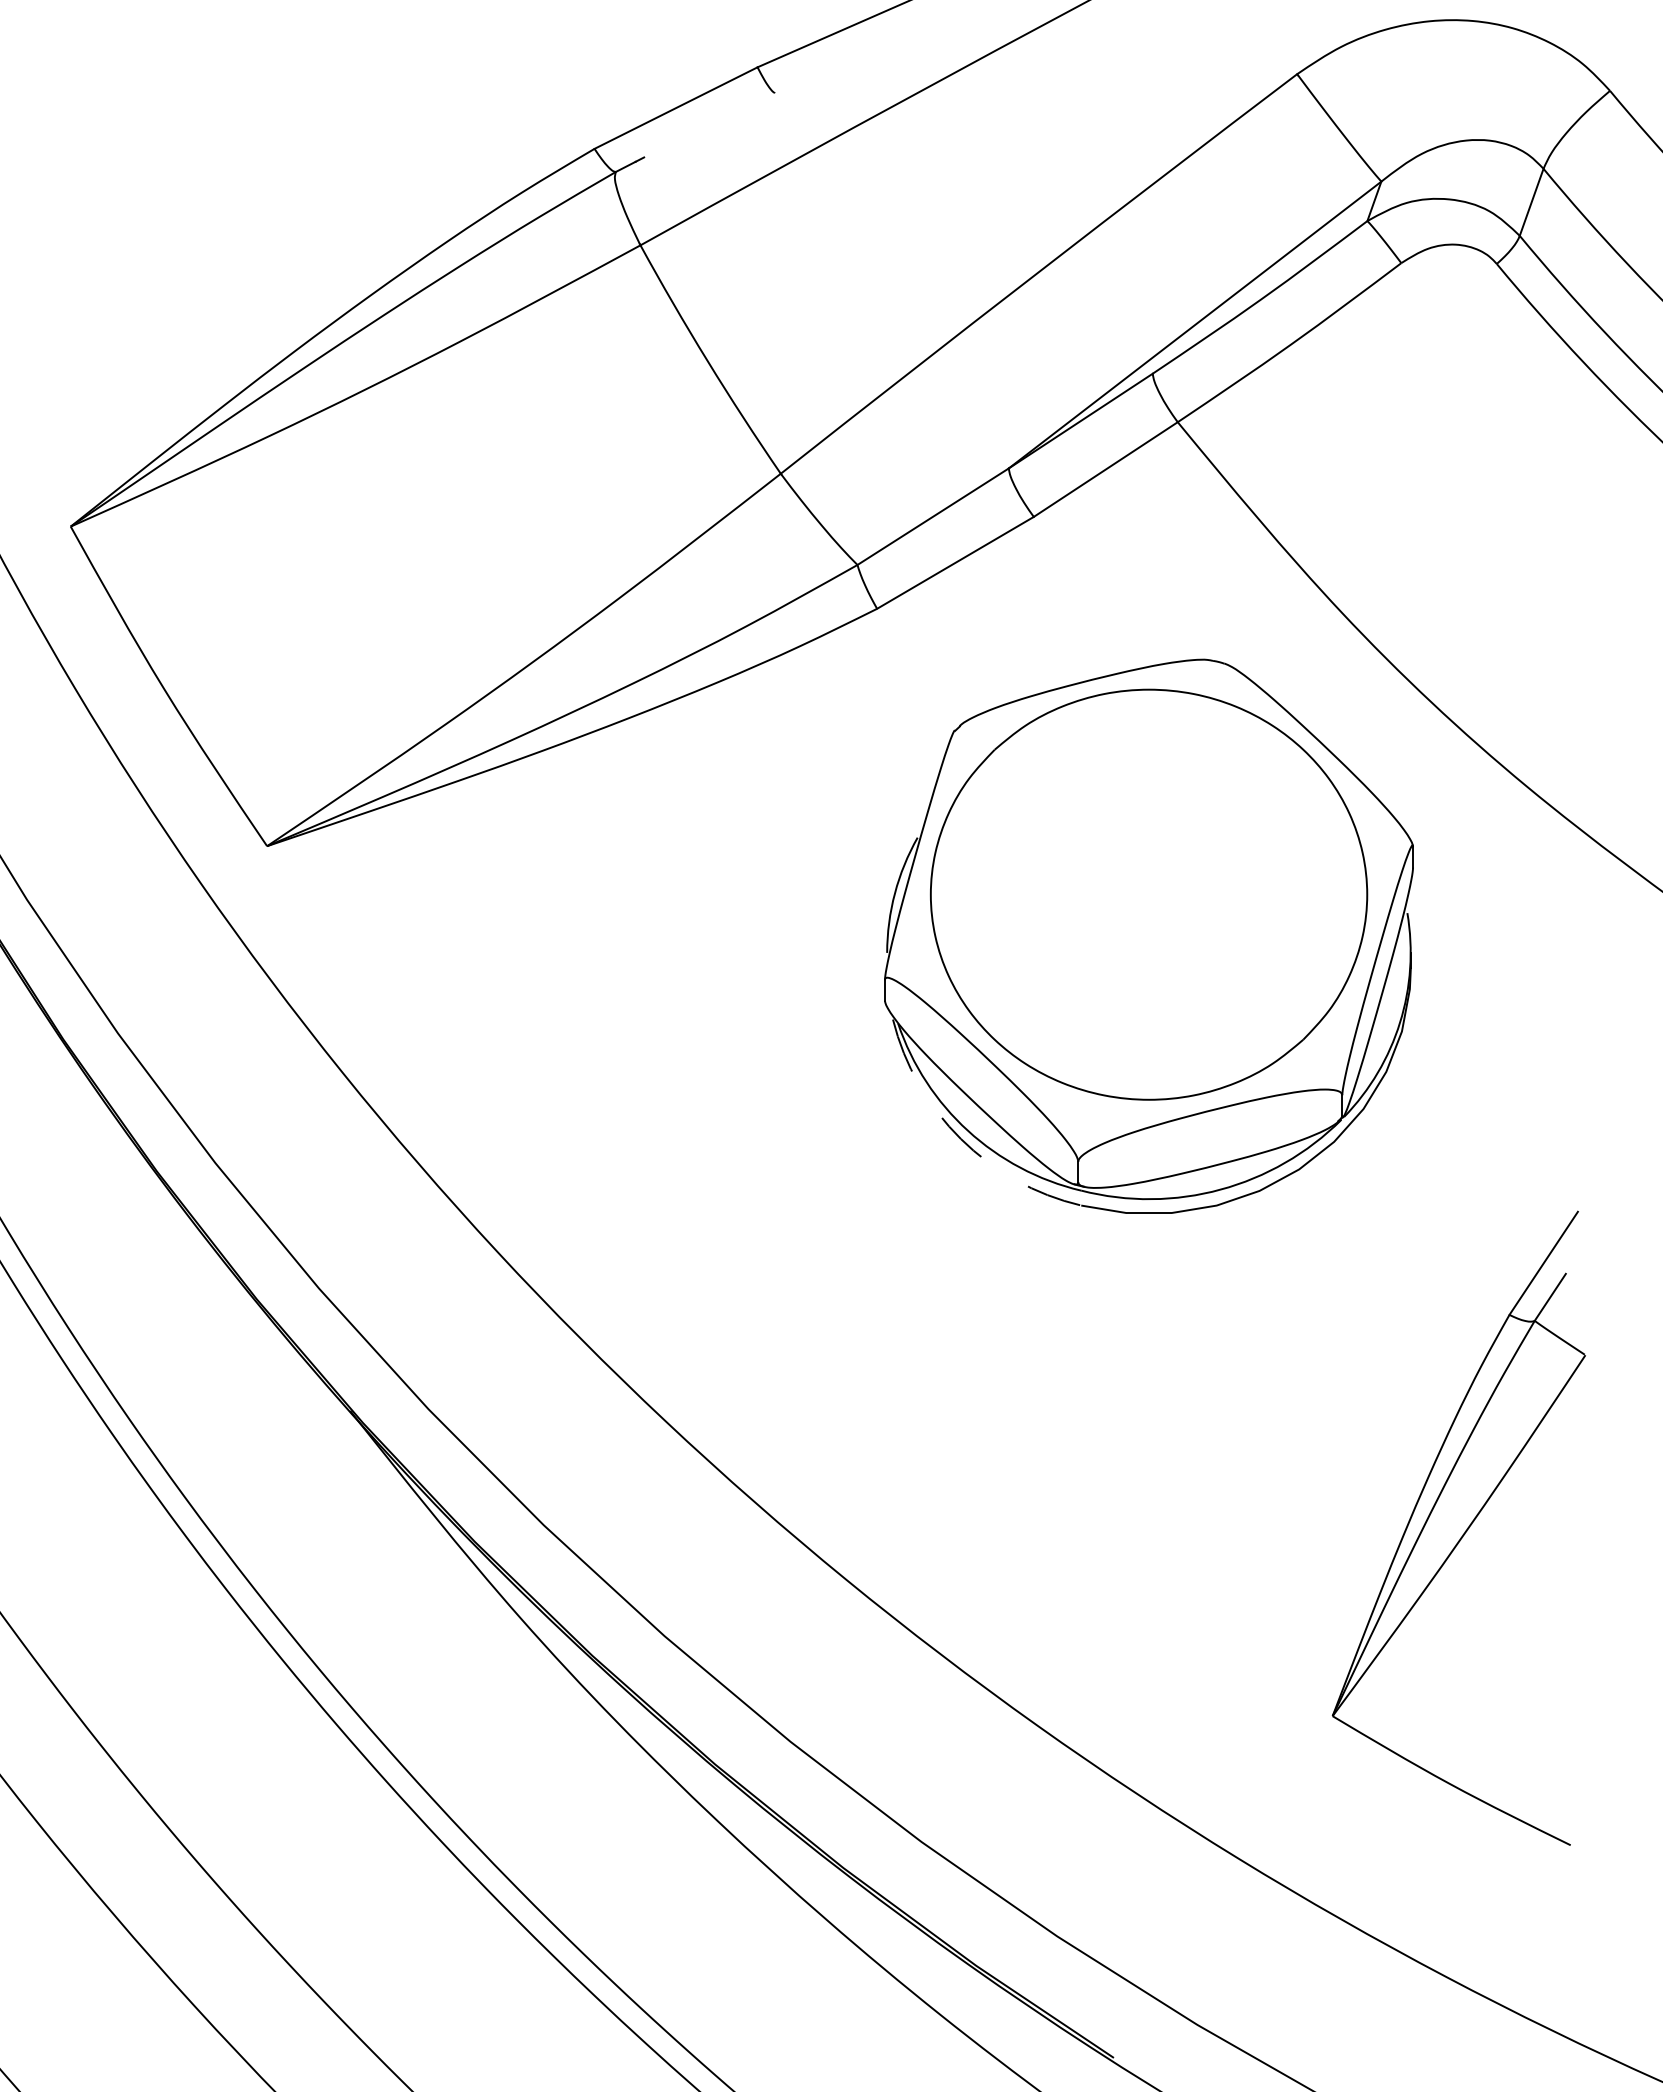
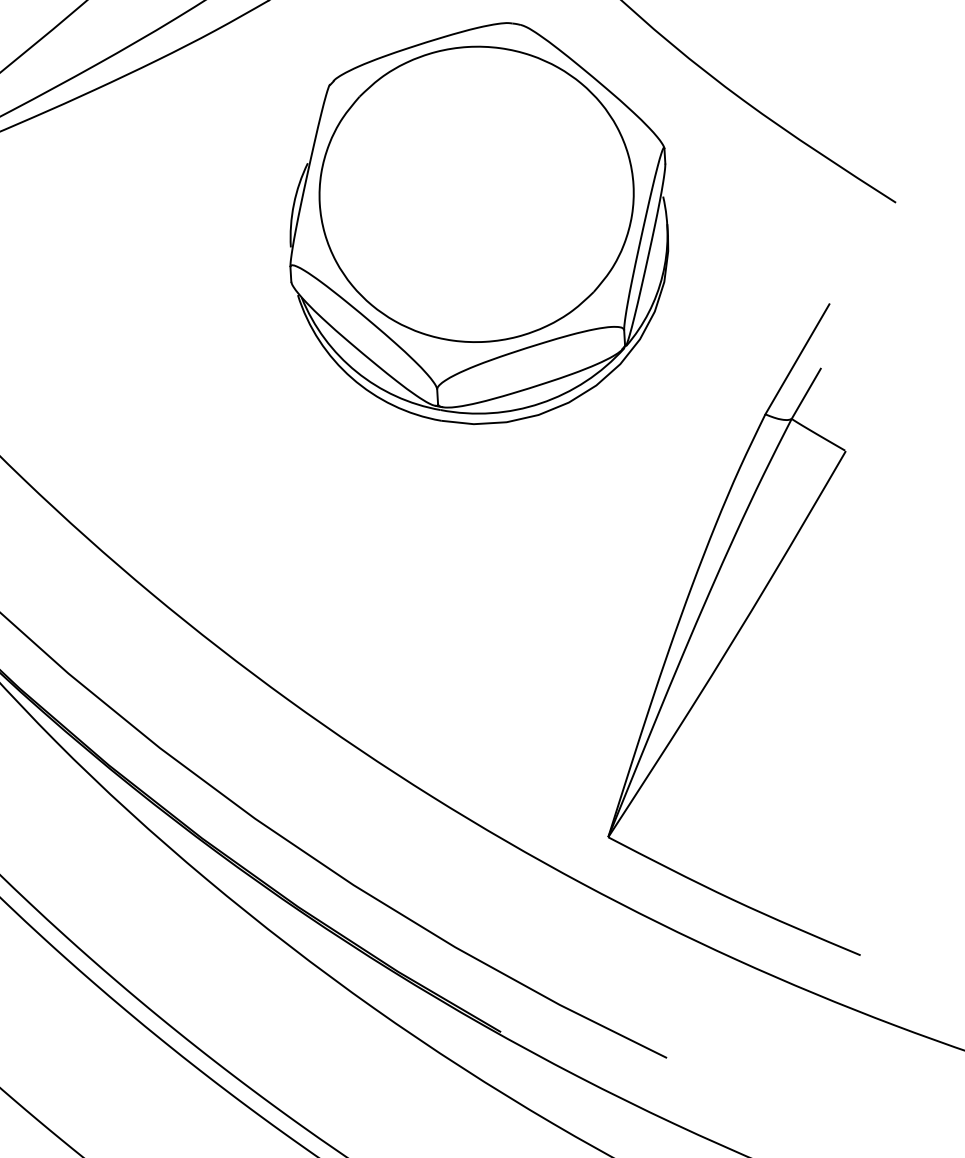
arc: (960, 1139) -> (351, 378), dashed -> solid
part: (1458, 1528) -> (726, 636), size x1.43

